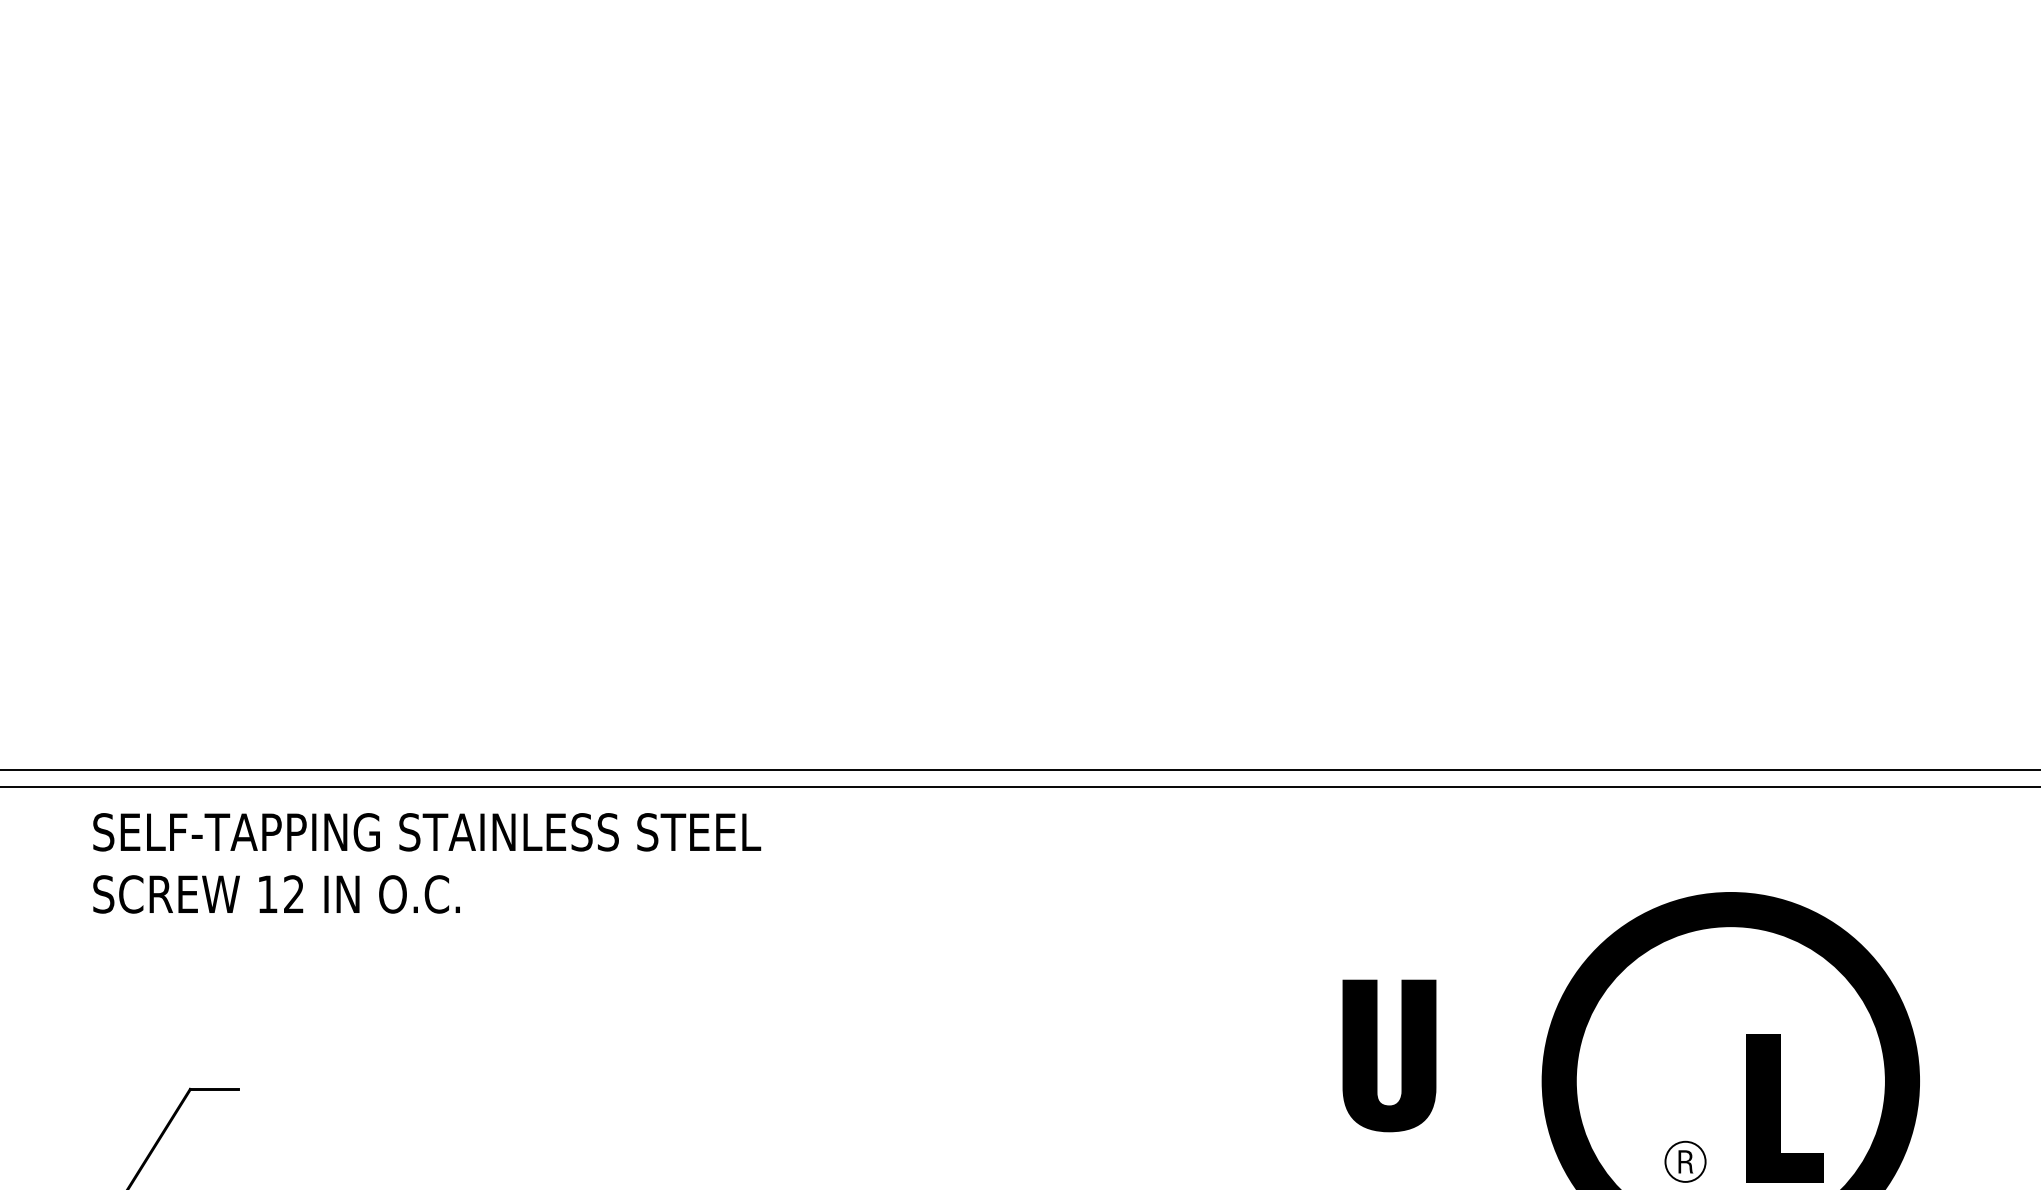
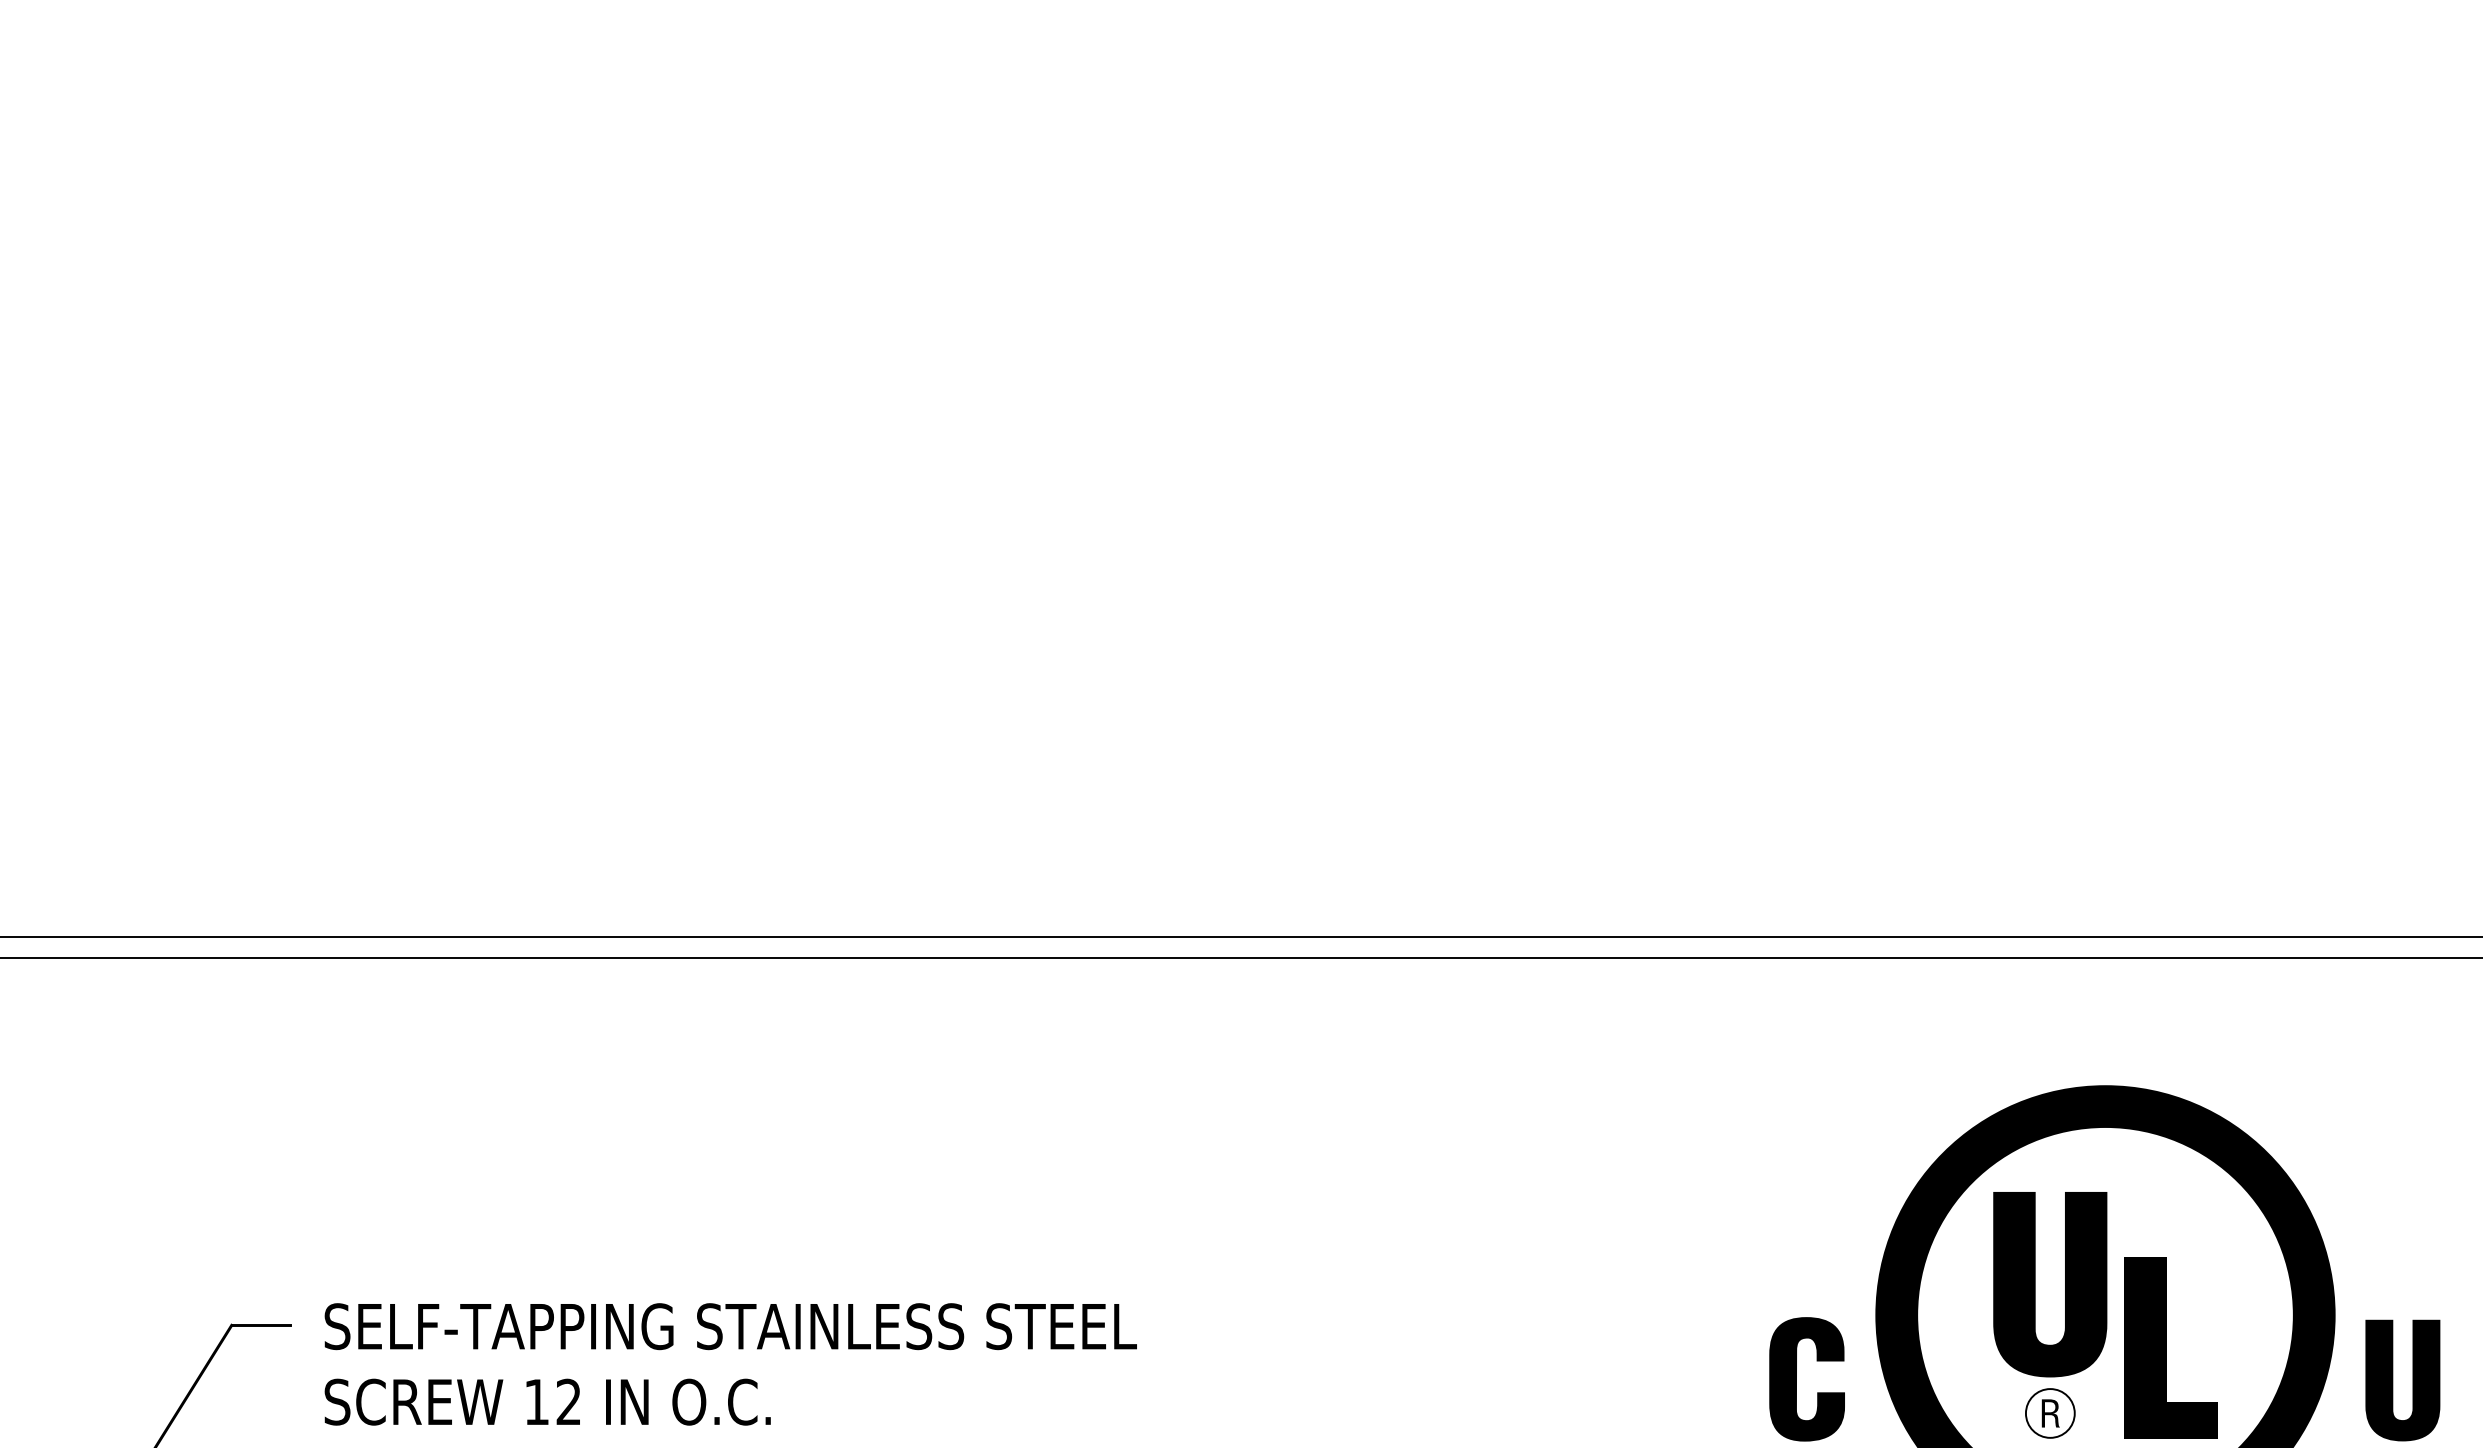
text: (426, 863) -> (730, 1364), moved
part: (1377, 1055) -> (2035, 1284), moved
fill: (1485, 1133) -> (1807, 1379), added
fill: (1975, 1134) -> (2402, 1380), added

